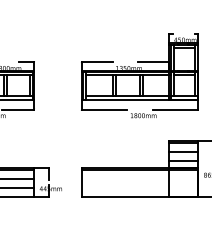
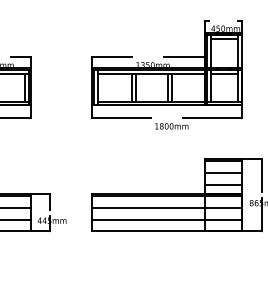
line: (139, 178) -> (166, 207), added
line: (139, 188) -> (166, 220), added

